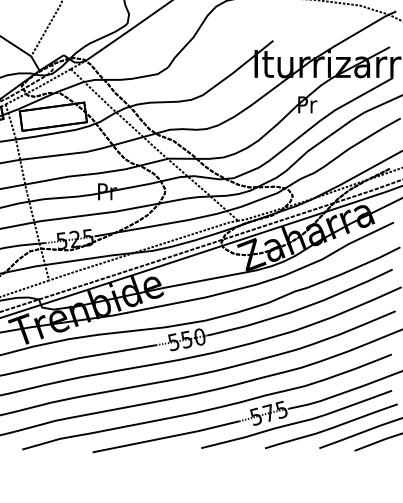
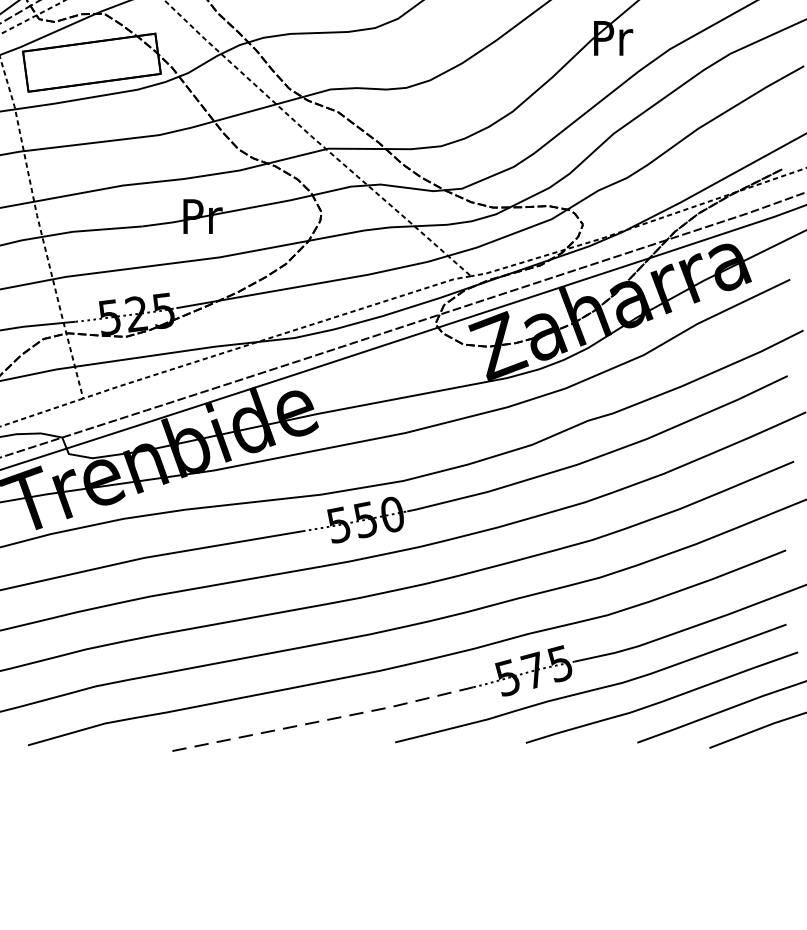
line: (166, 437) -> (323, 720), solid -> dashed

